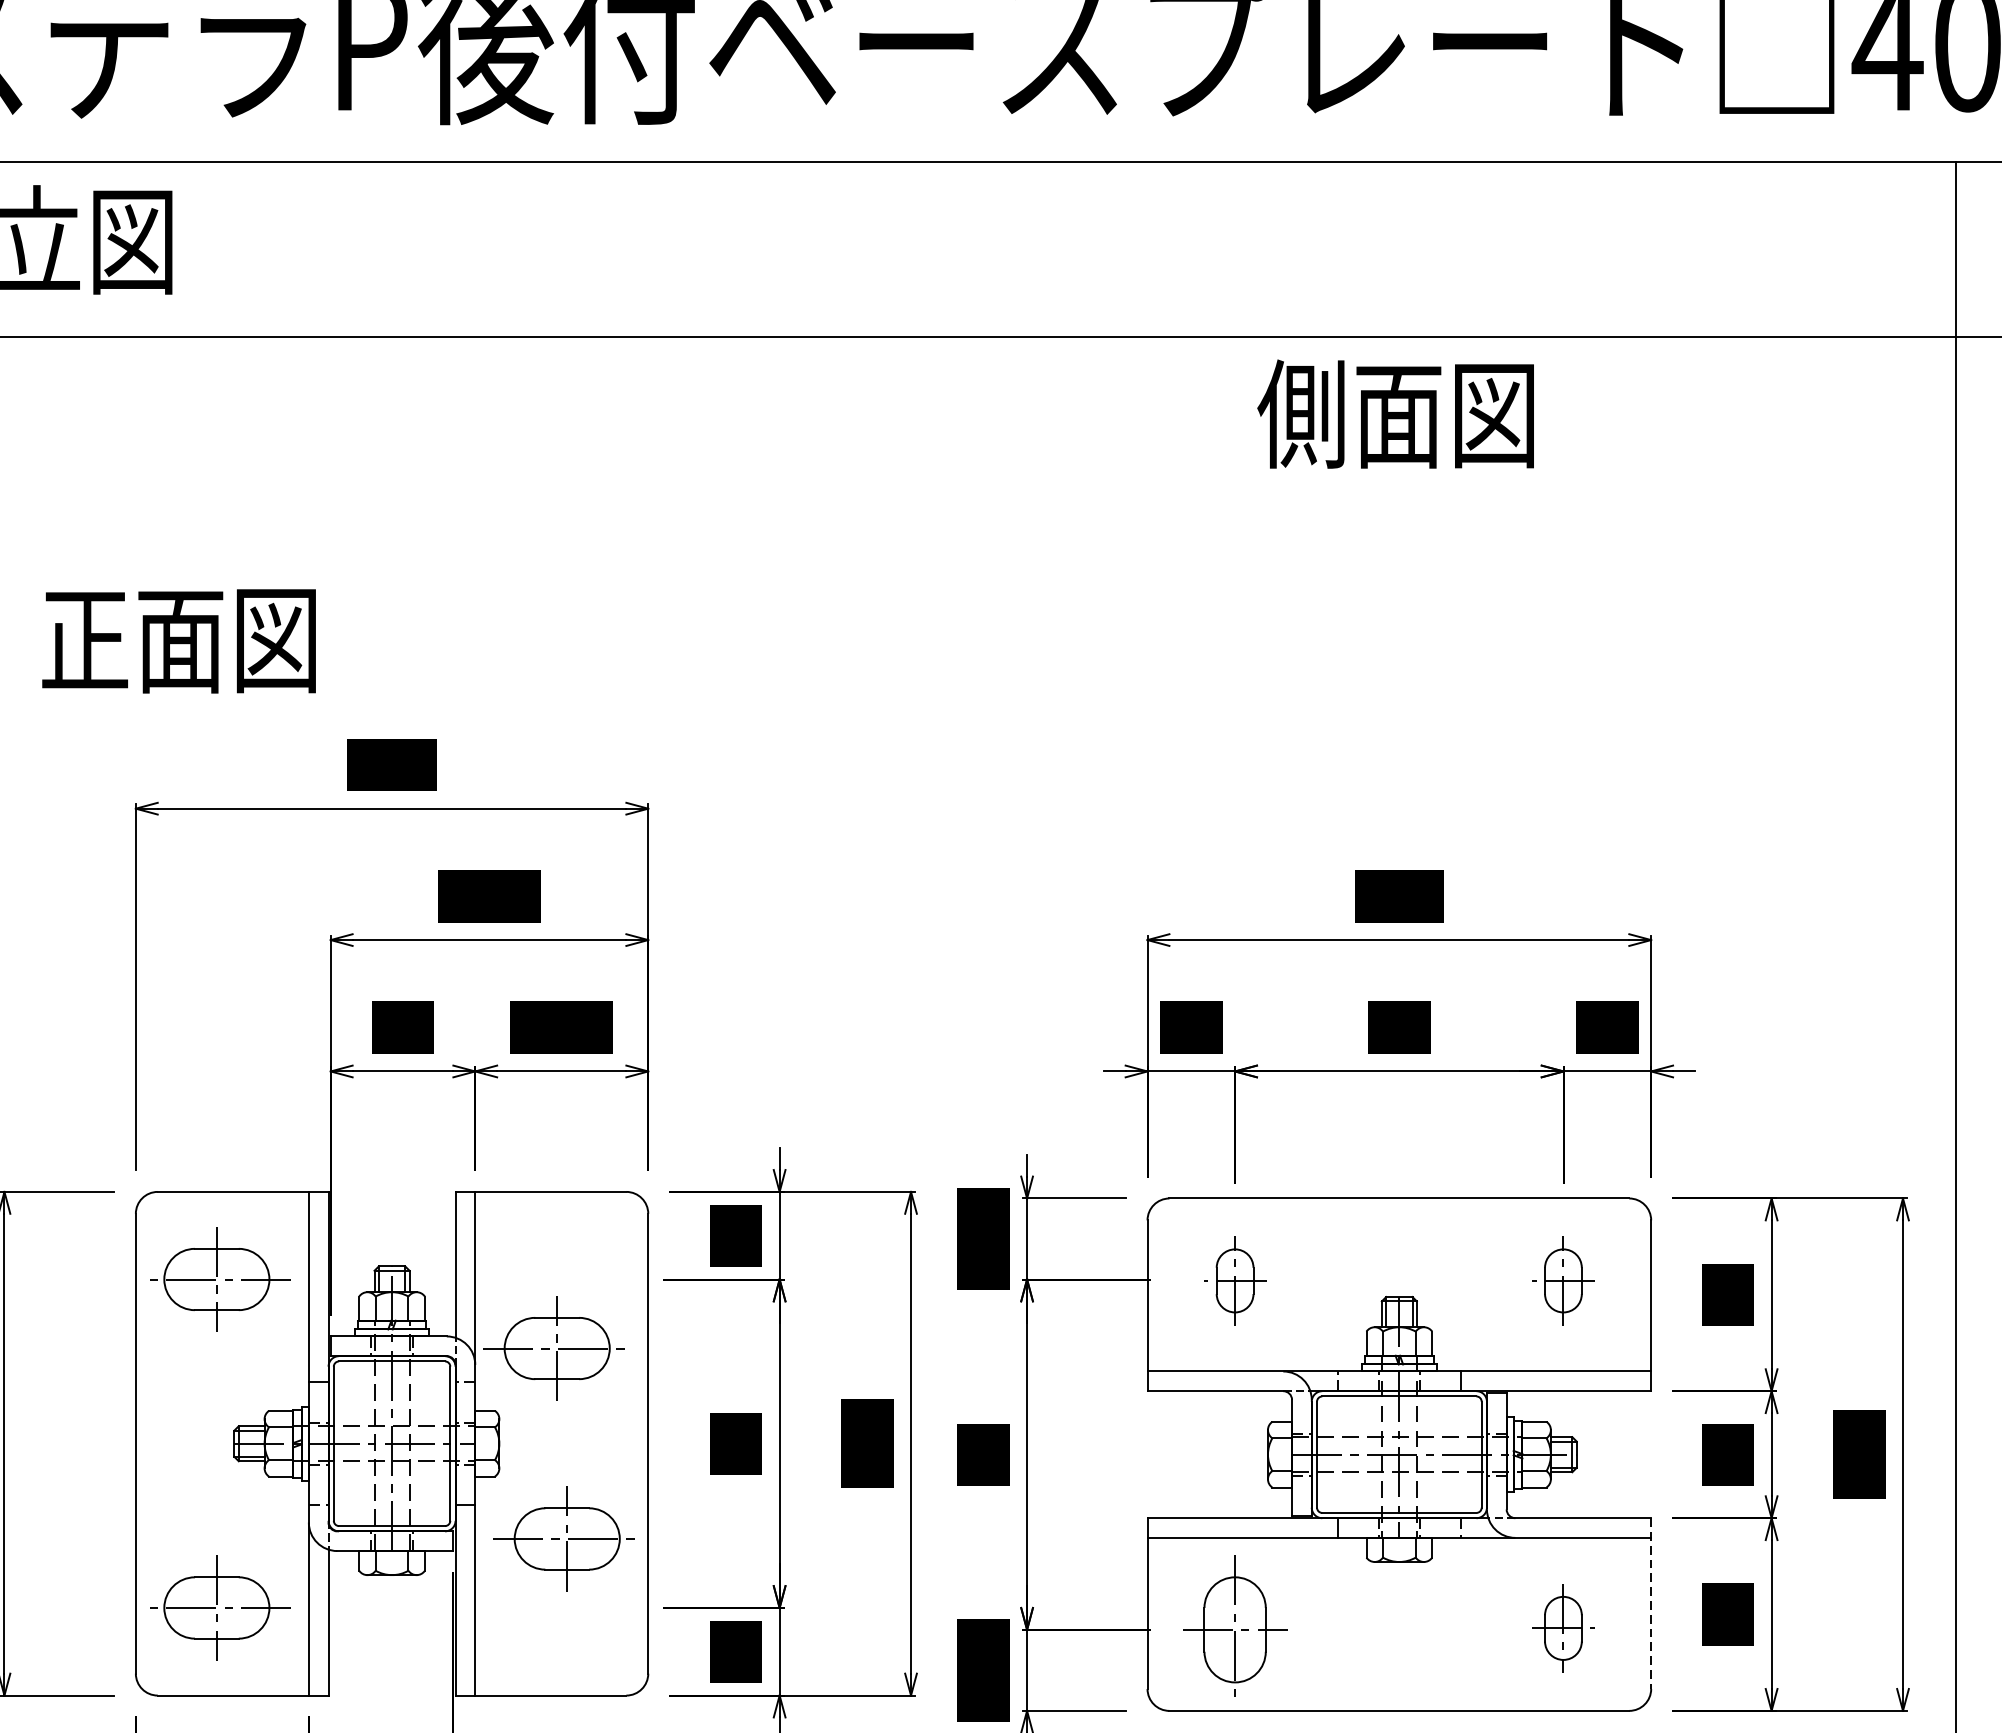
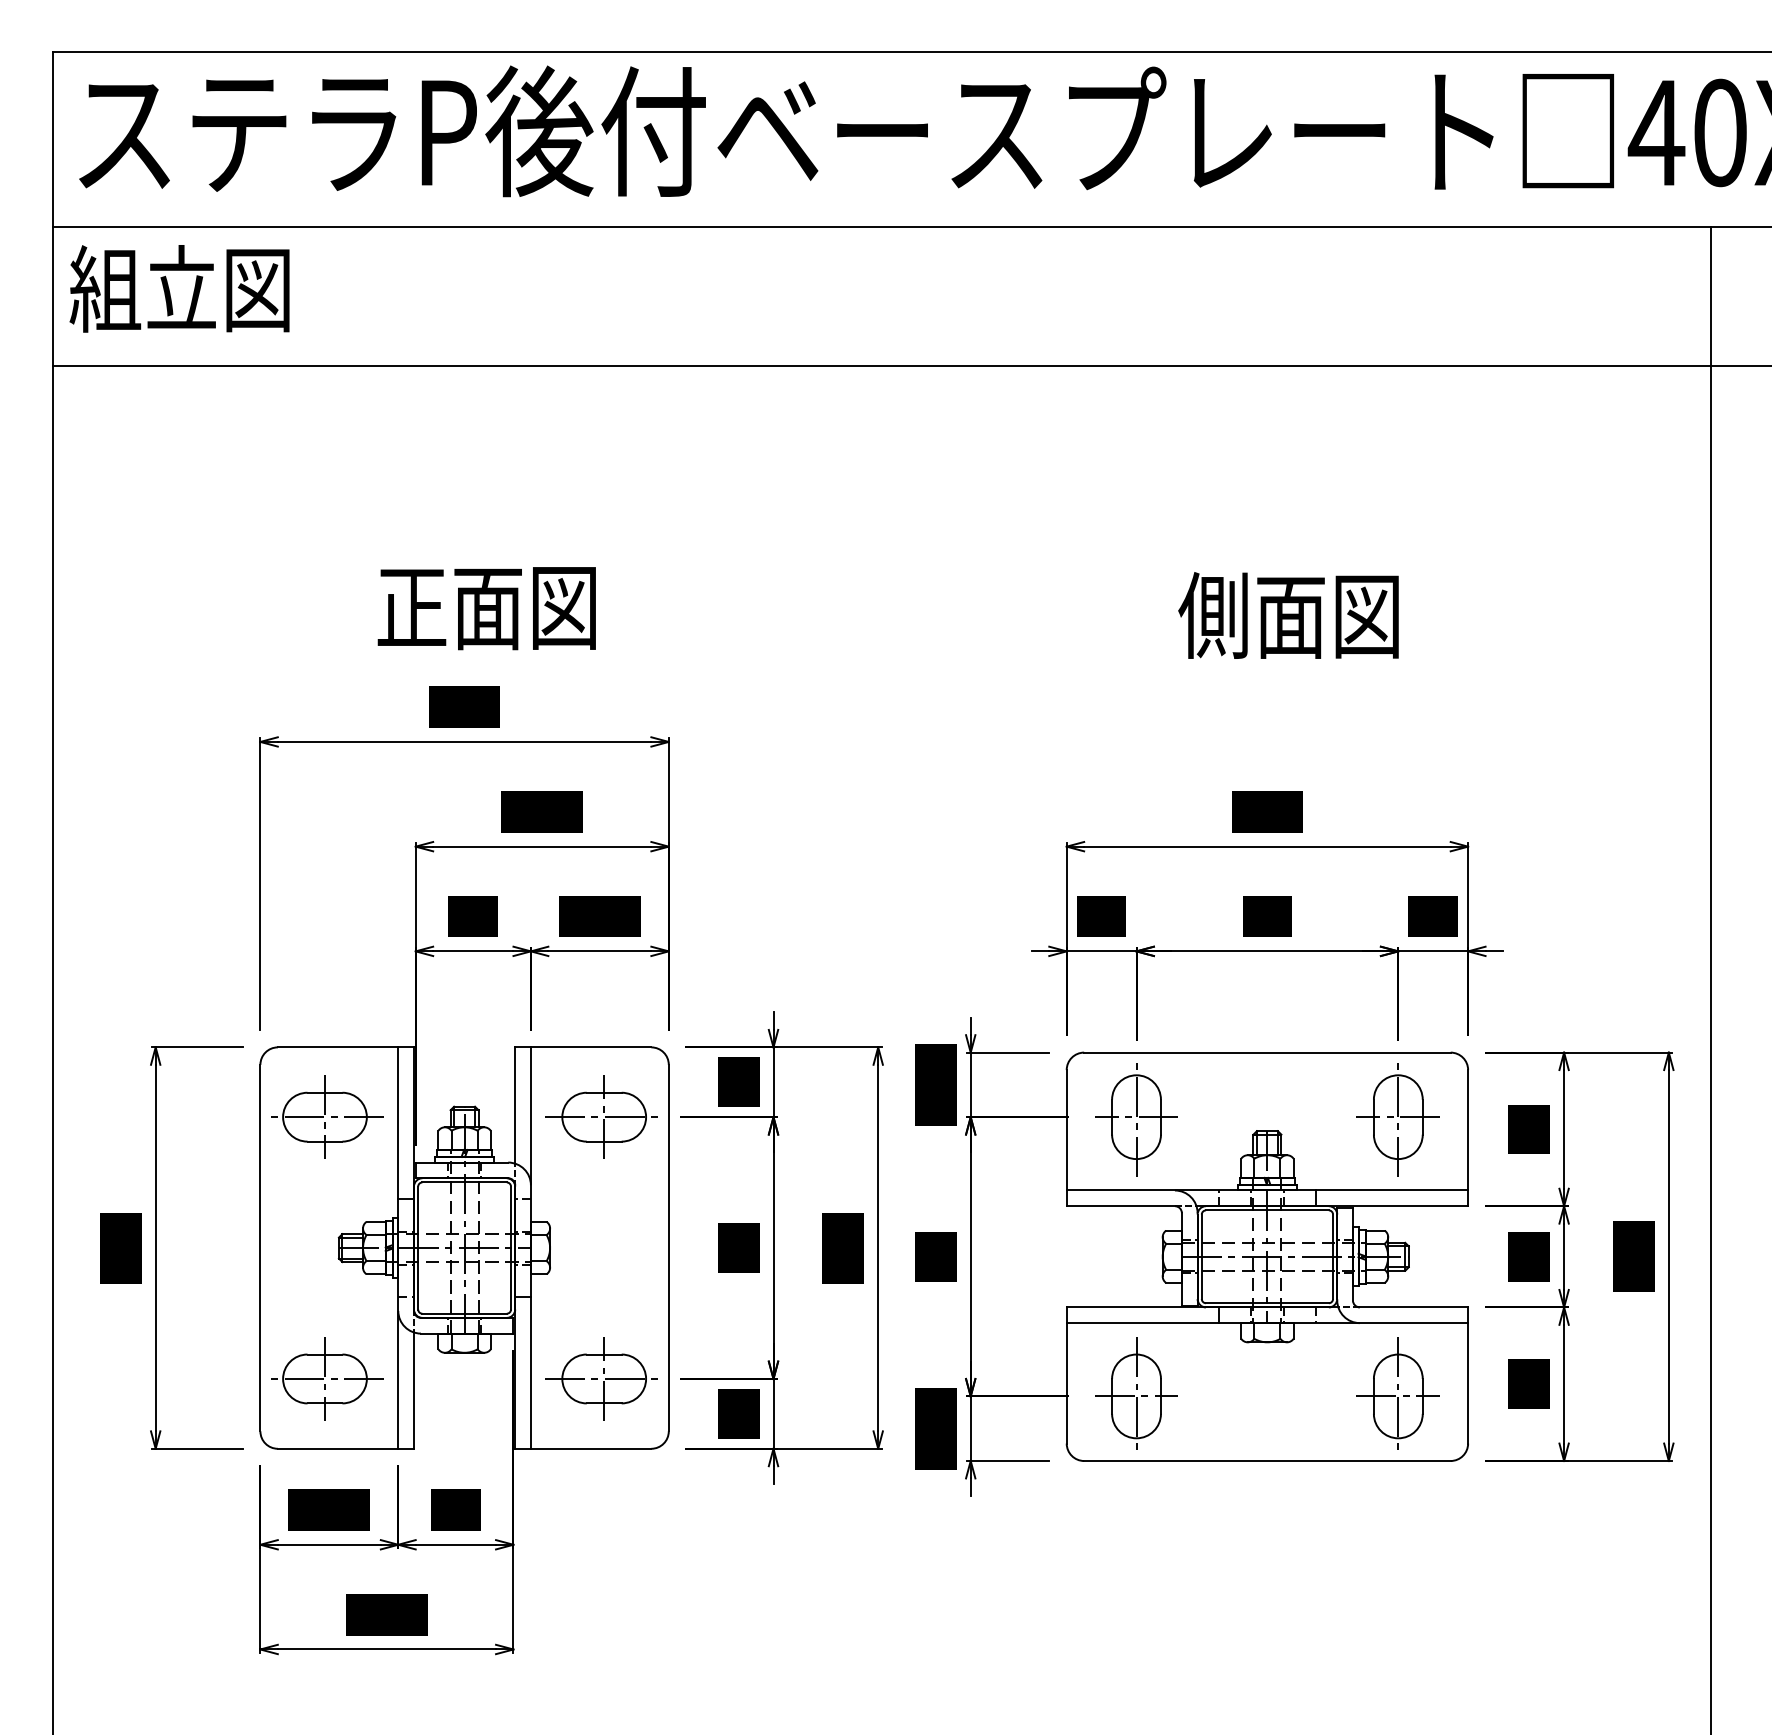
text: (1395, 414) -> (1288, 615), moved
text: (178, 641) -> (486, 608), moved
part: (1235, 1282) -> (1136, 1119), size x1.67
part: (1562, 1282) -> (1397, 1119), size x1.67
part: (553, 1347) -> (601, 1116), moved
part: (563, 1538) -> (601, 1378), moved
line: (1651, 1603) -> (1468, 1375), dashed -> solid
part: (1562, 1626) -> (1397, 1393), size x1.67

